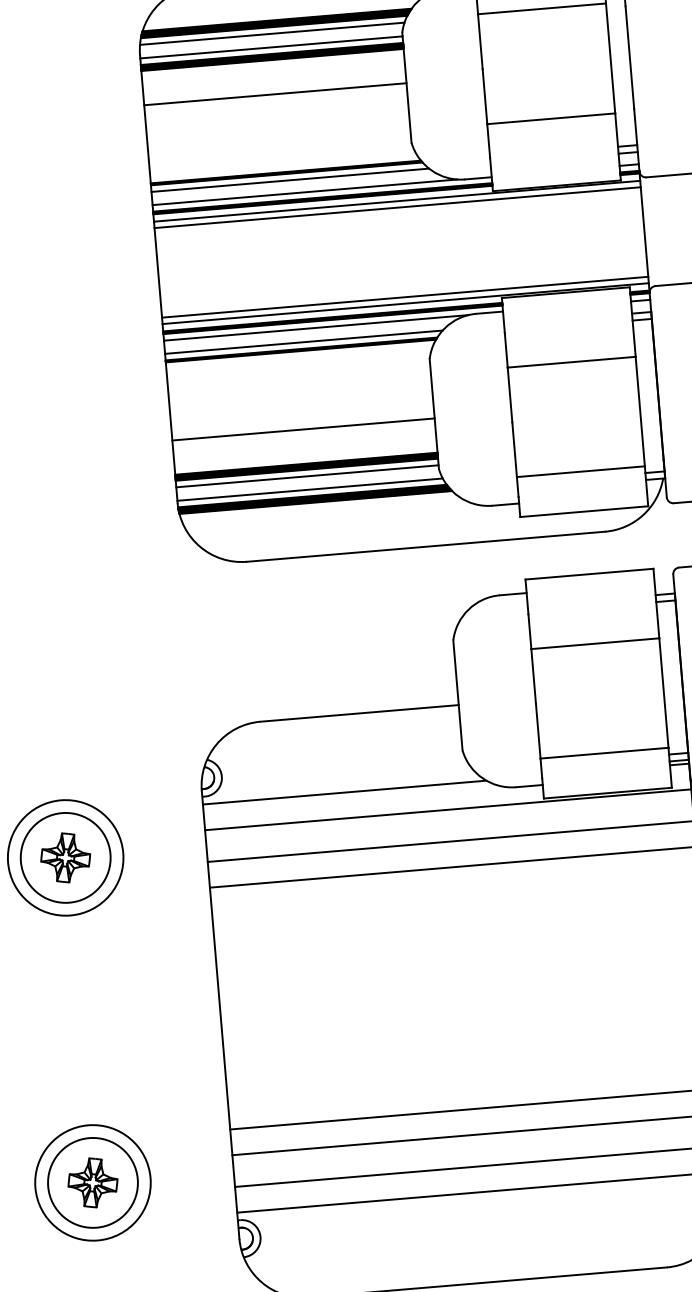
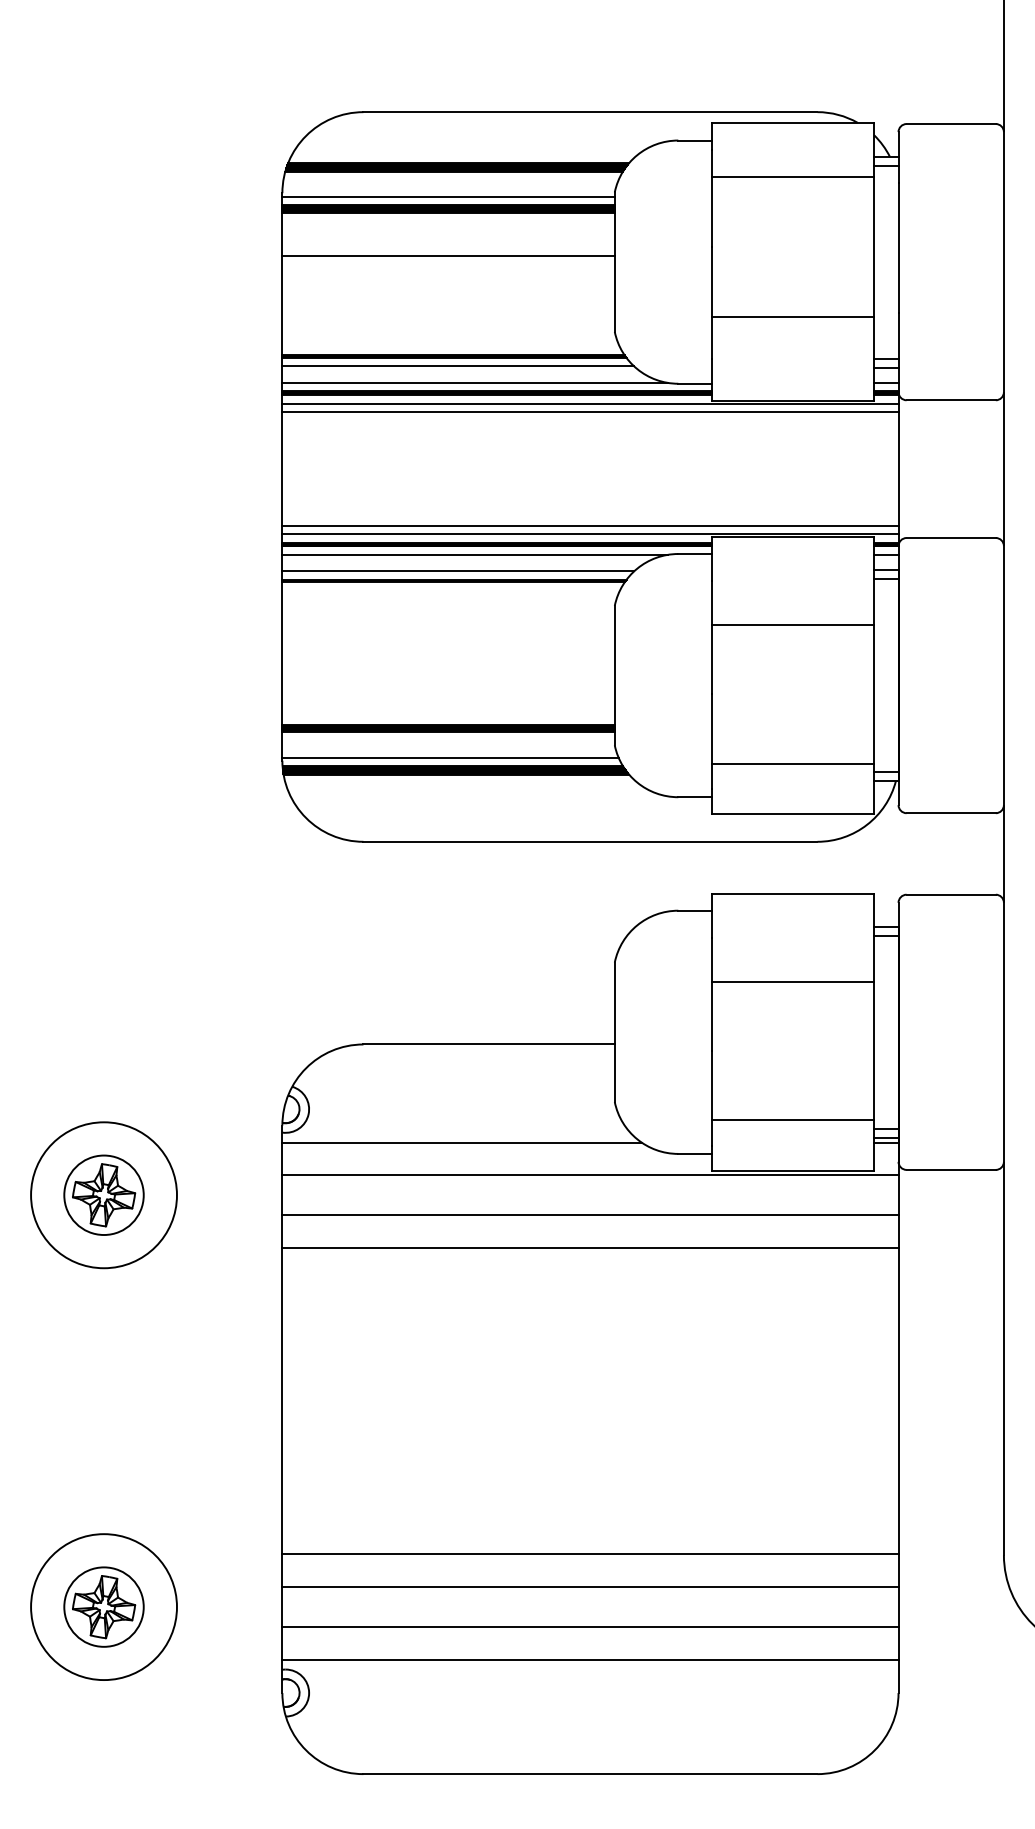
line: (271, 34) -> (450, 180), removed
line: (303, 429) -> (448, 681), removed
line: (307, 476) -> (448, 740), removed
circle: (65, 858) -> (103, 1195), size x0.7
circle: (92, 1182) -> (103, 1606), size x0.7

